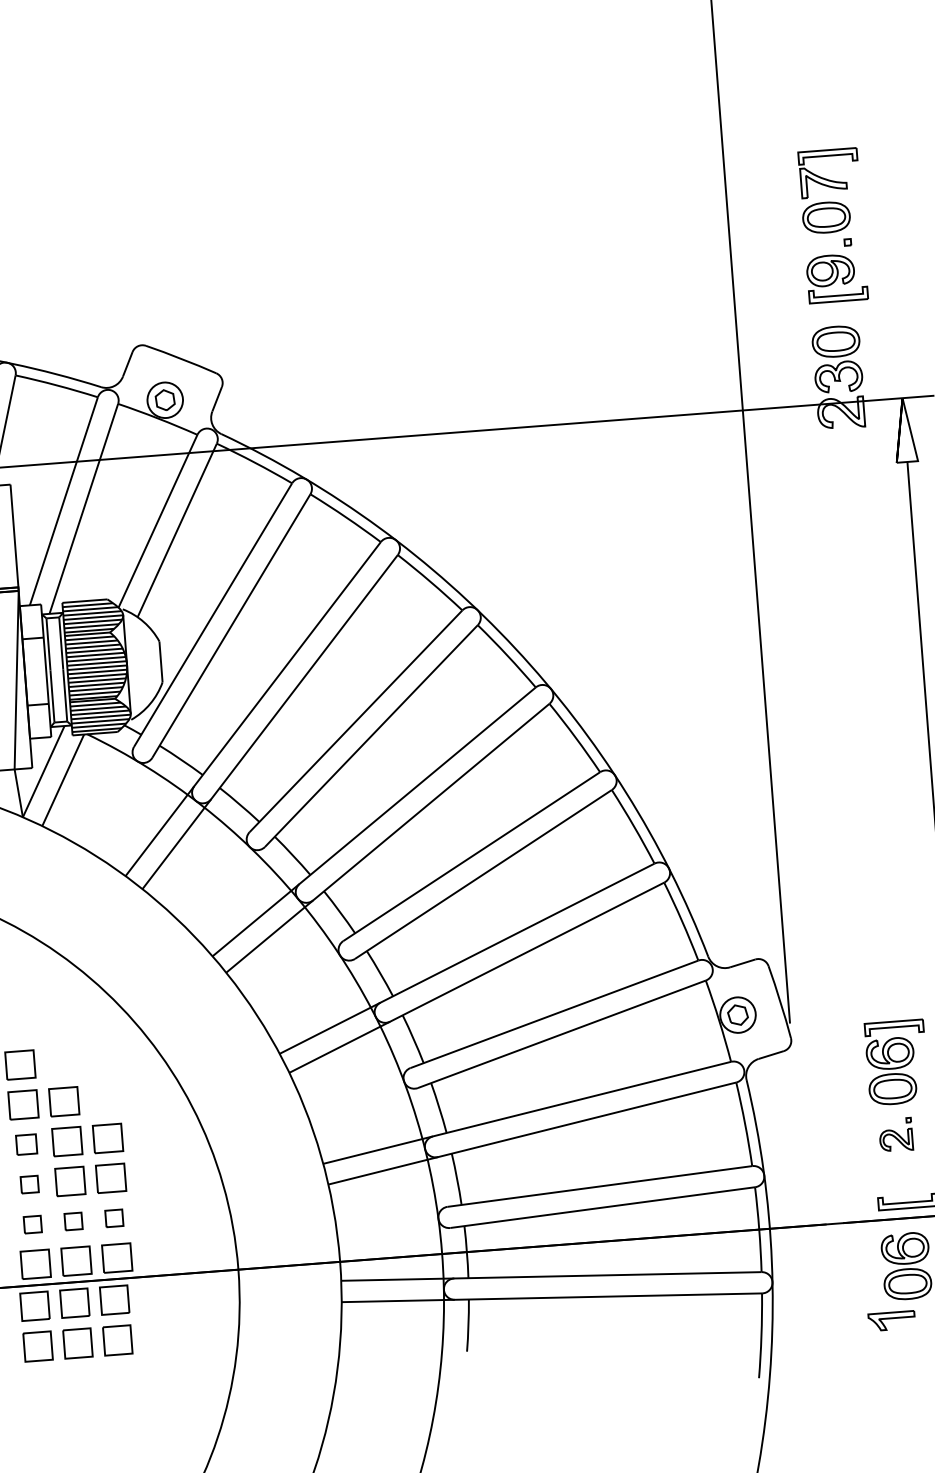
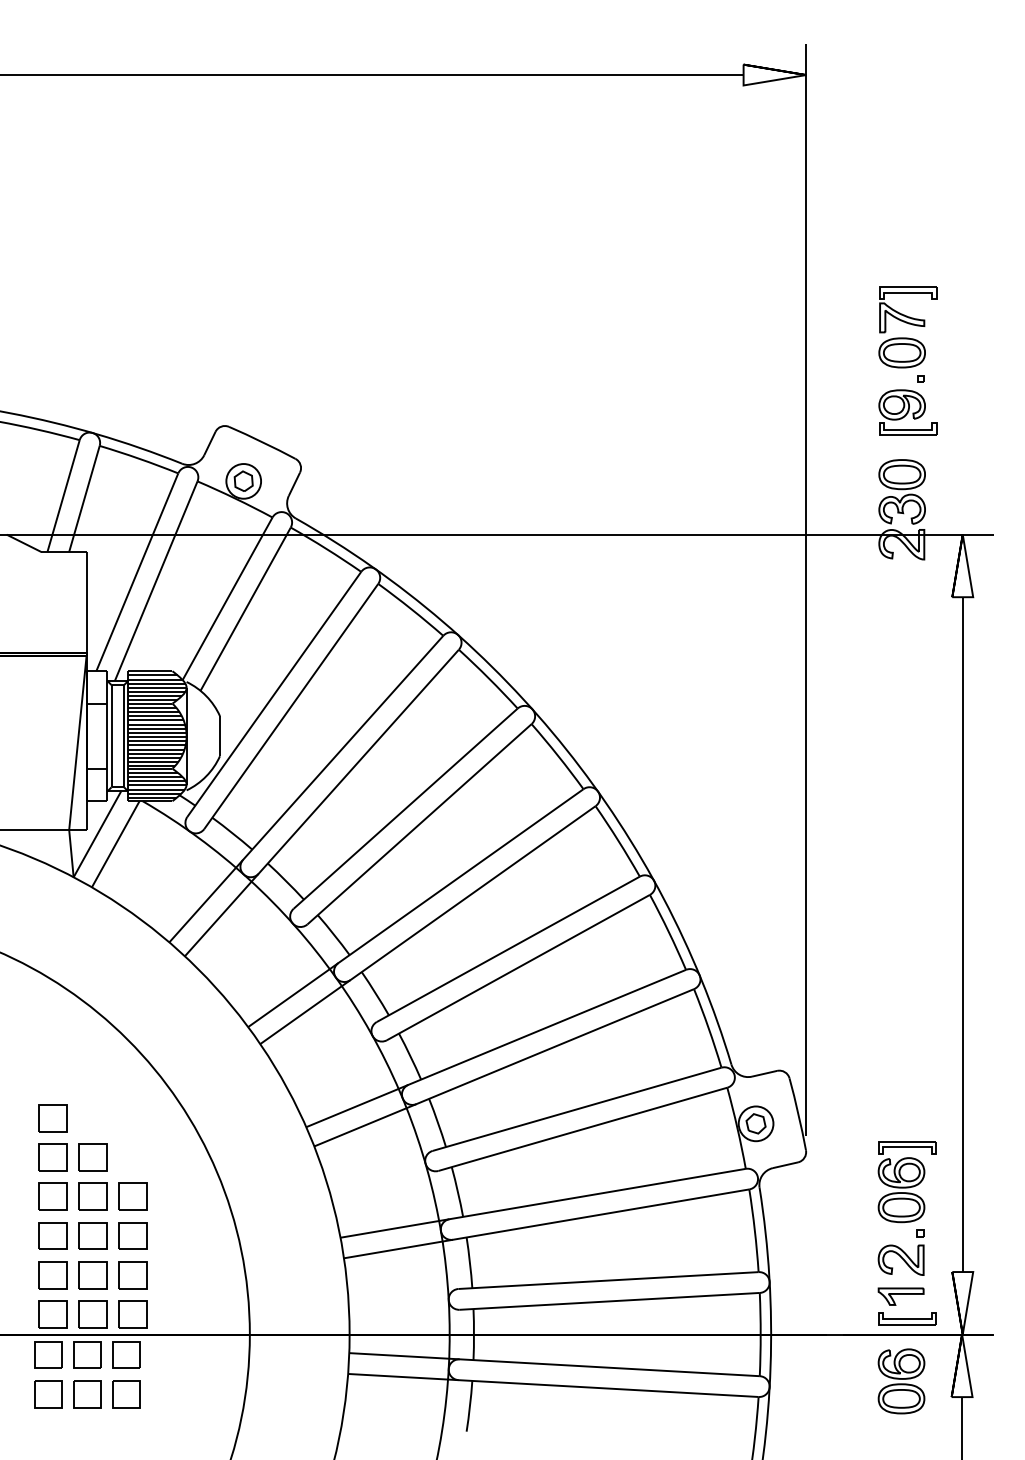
part: (895, 1134) -> (900, 1252), size x1.43
part: (26, 1144) -> (52, 1196), size x1.43
part: (29, 1184) -> (52, 1235), size x1.67
part: (114, 1218) -> (132, 1275), size x1.67
part: (73, 1221) -> (92, 1275), size x1.67
part: (32, 1224) -> (52, 1275), size x1.67
part: (891, 1320) -> (900, 1296), moved

